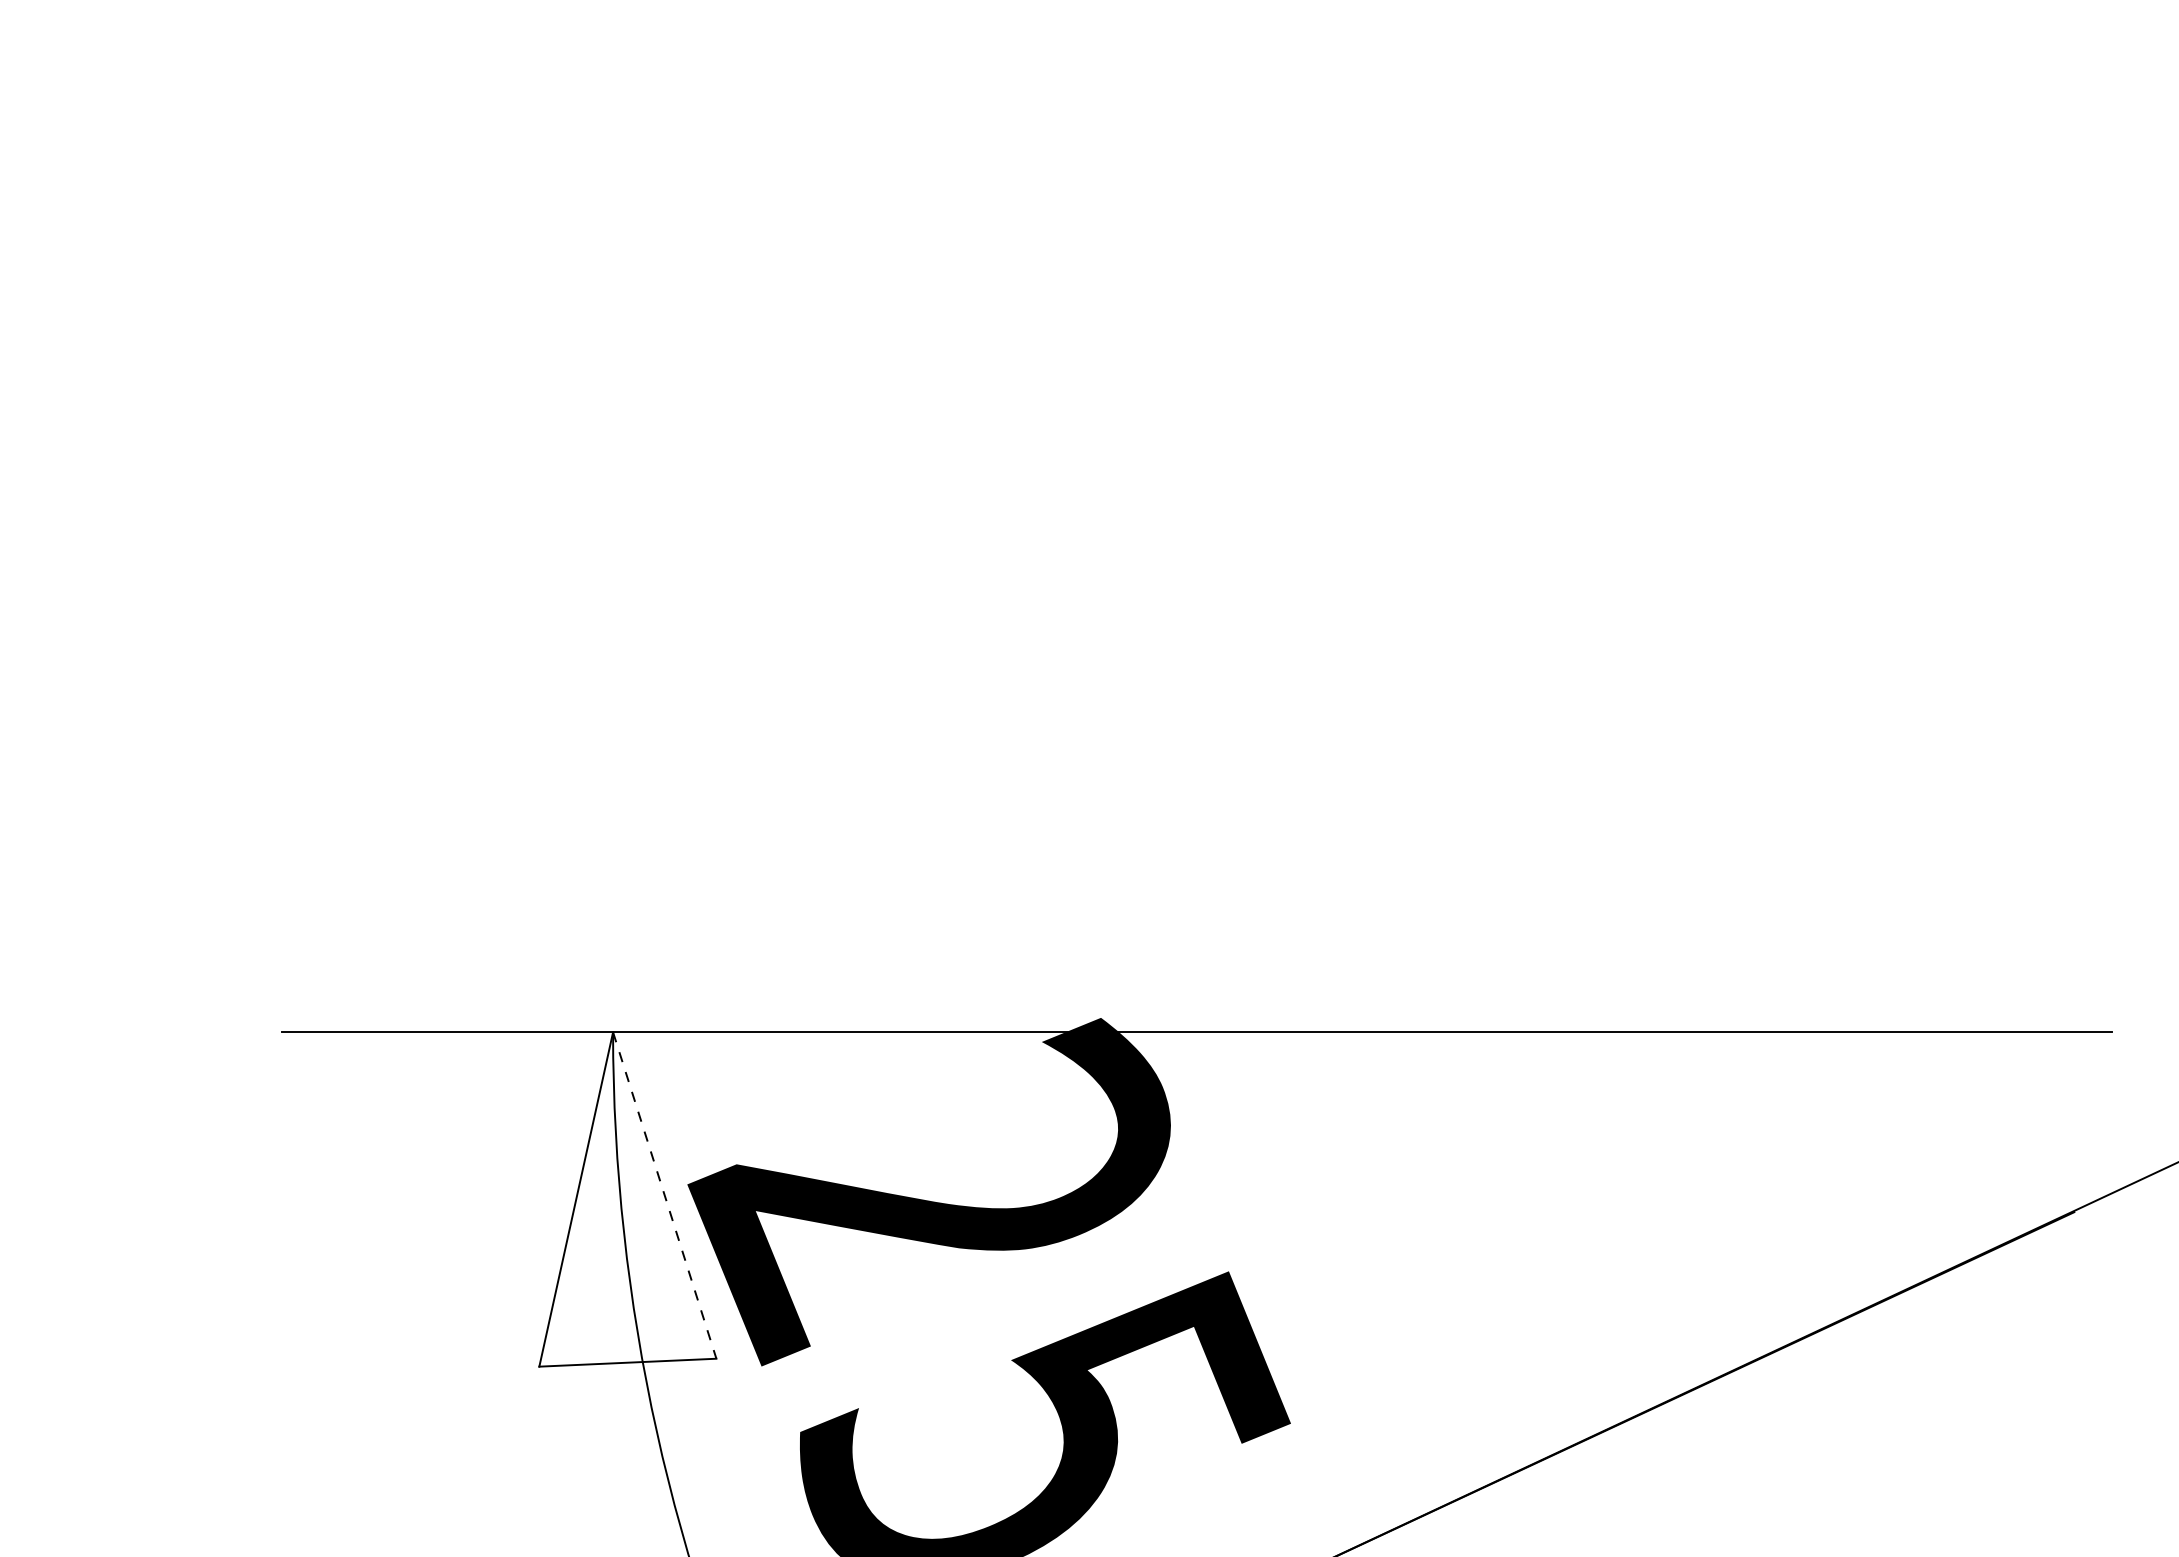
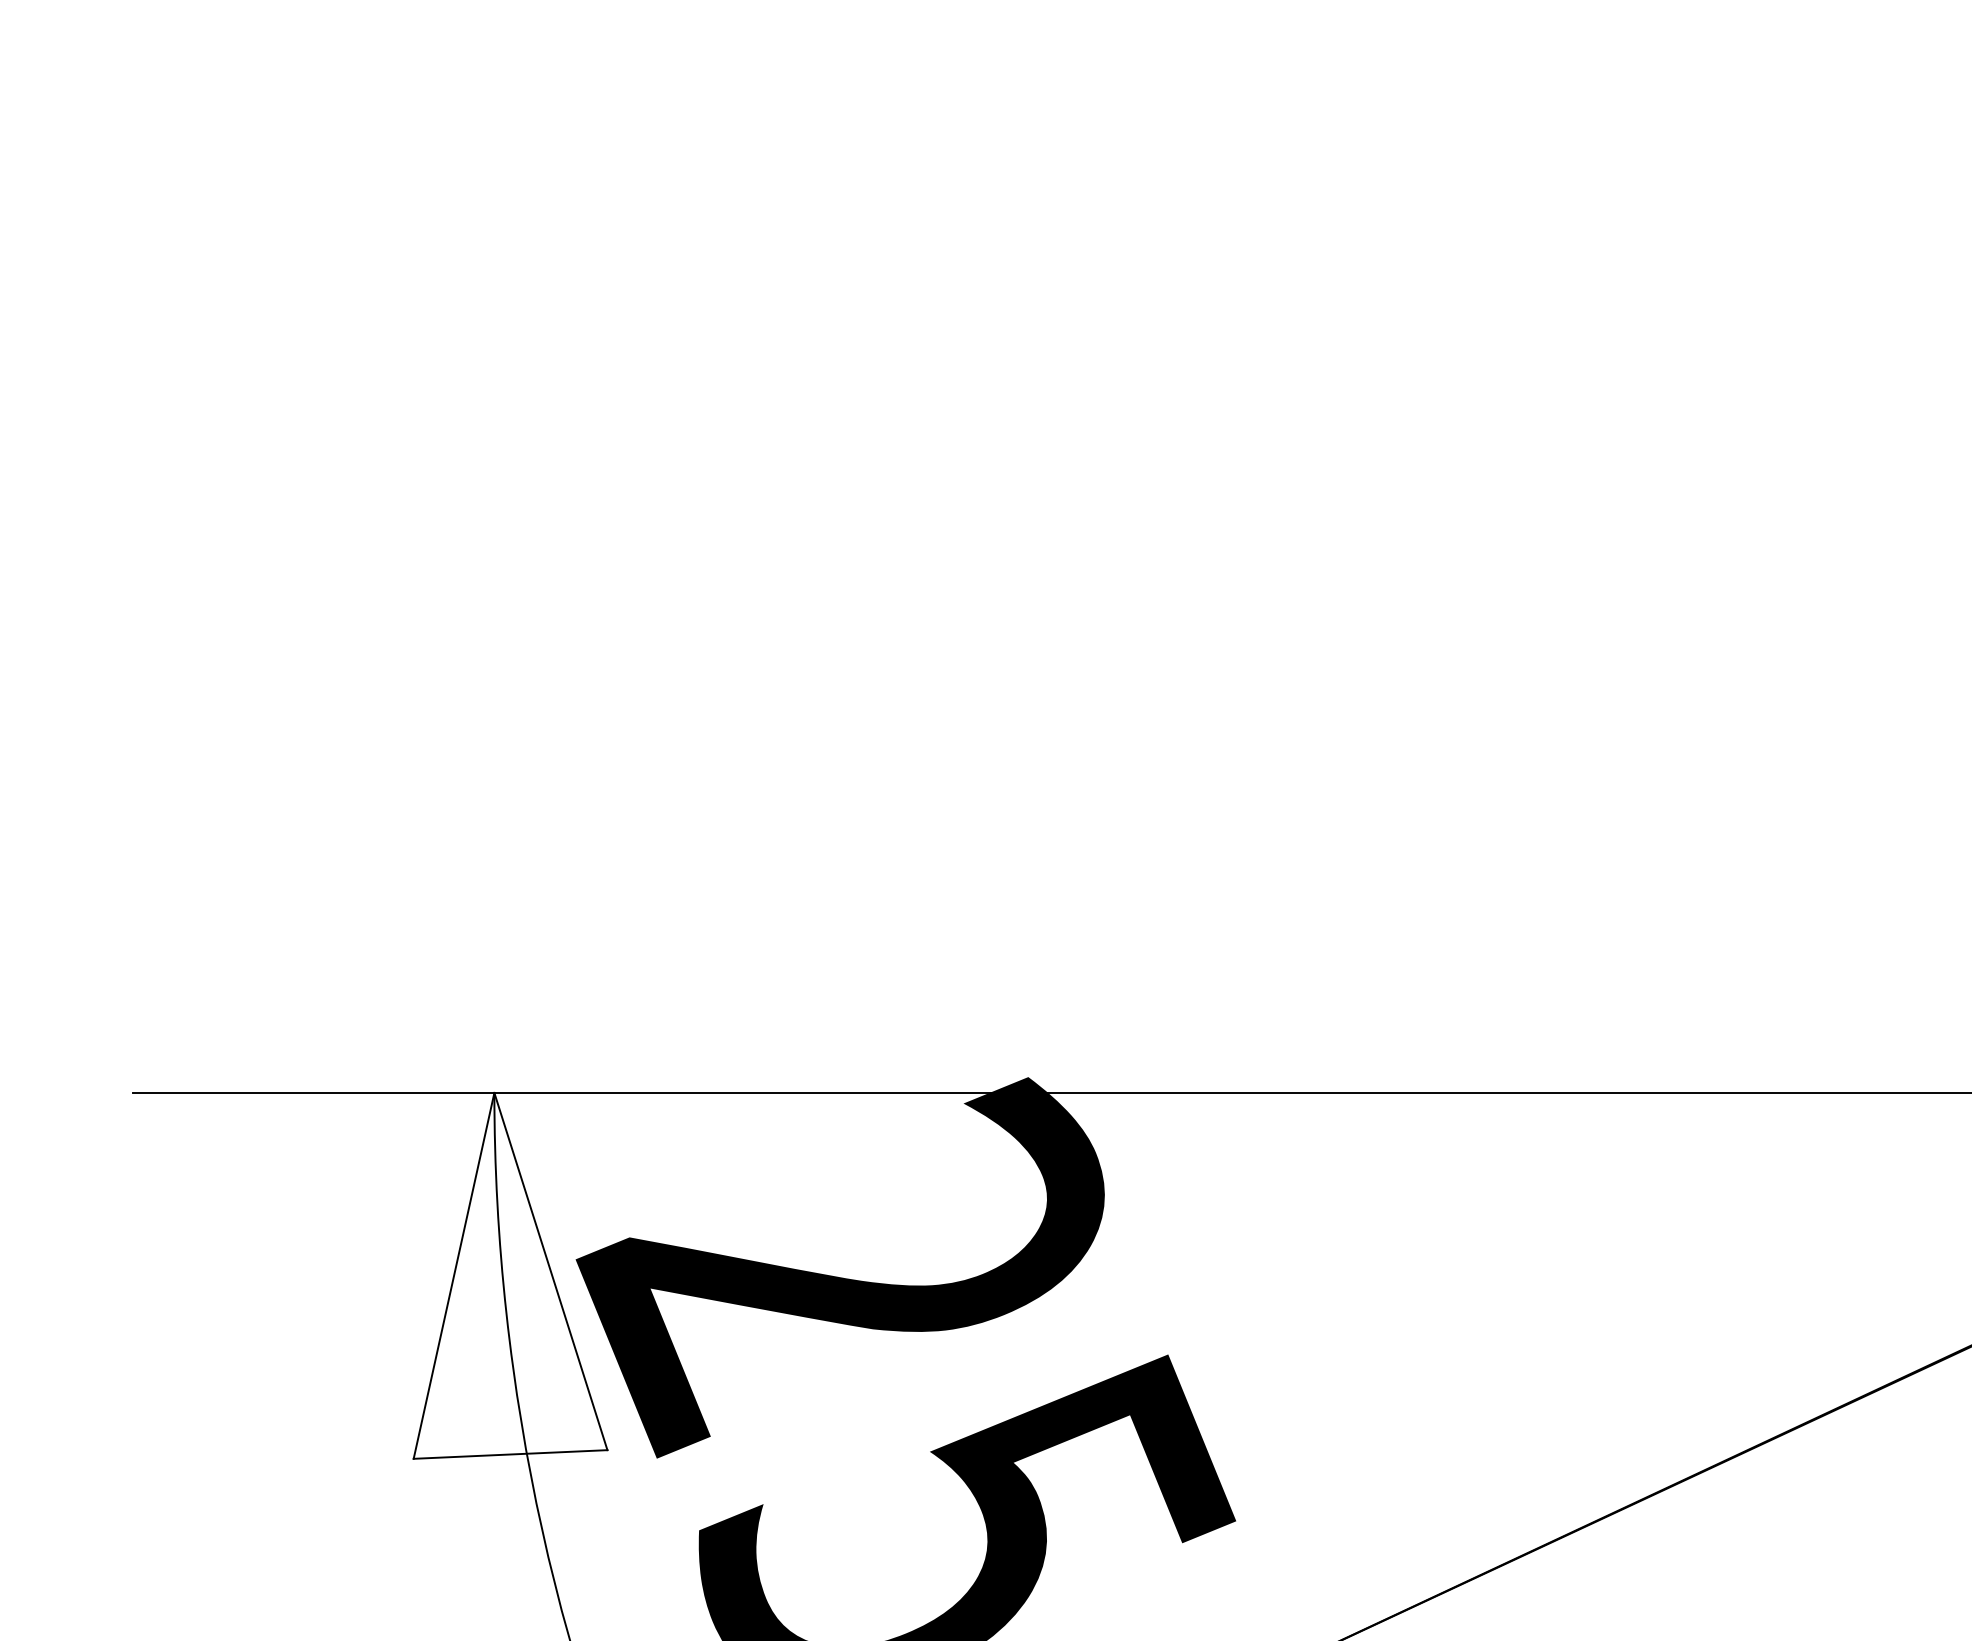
line: (664, 1196) -> (550, 1272), dashed -> solid

